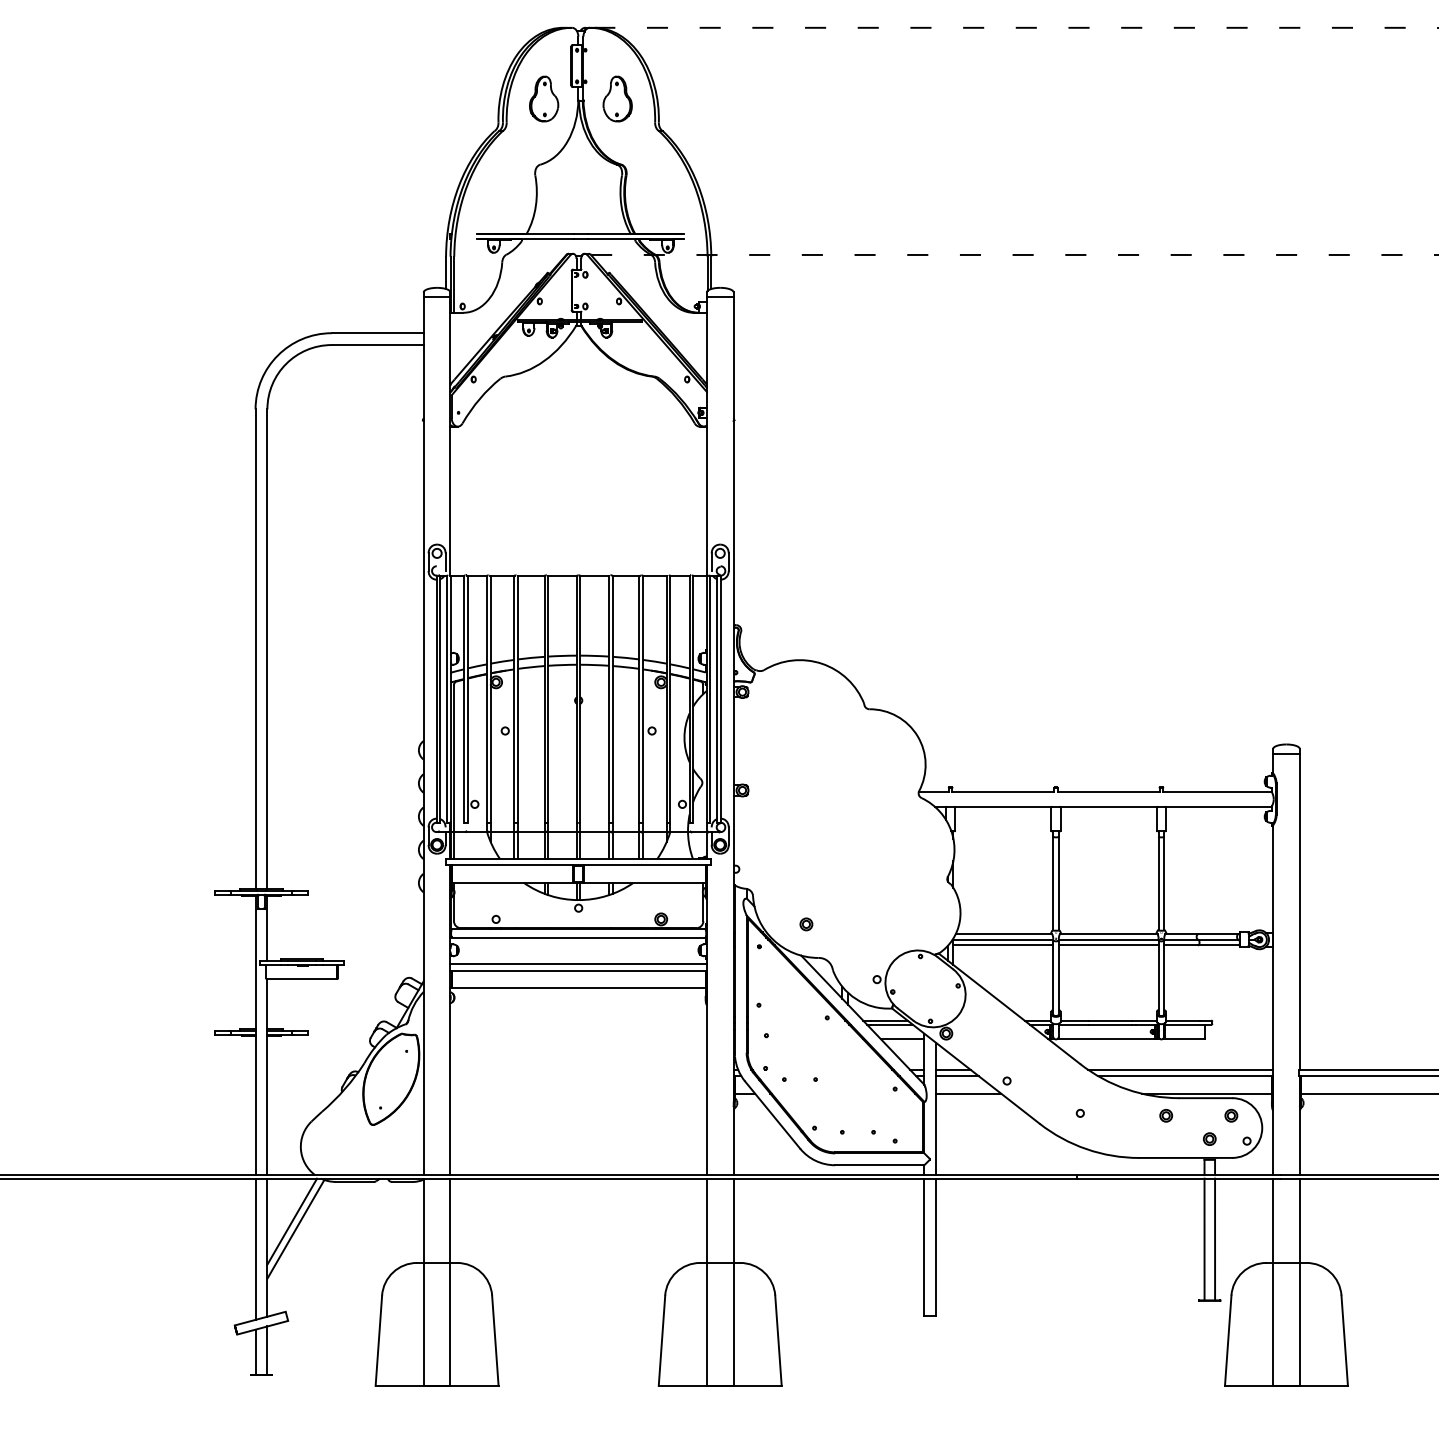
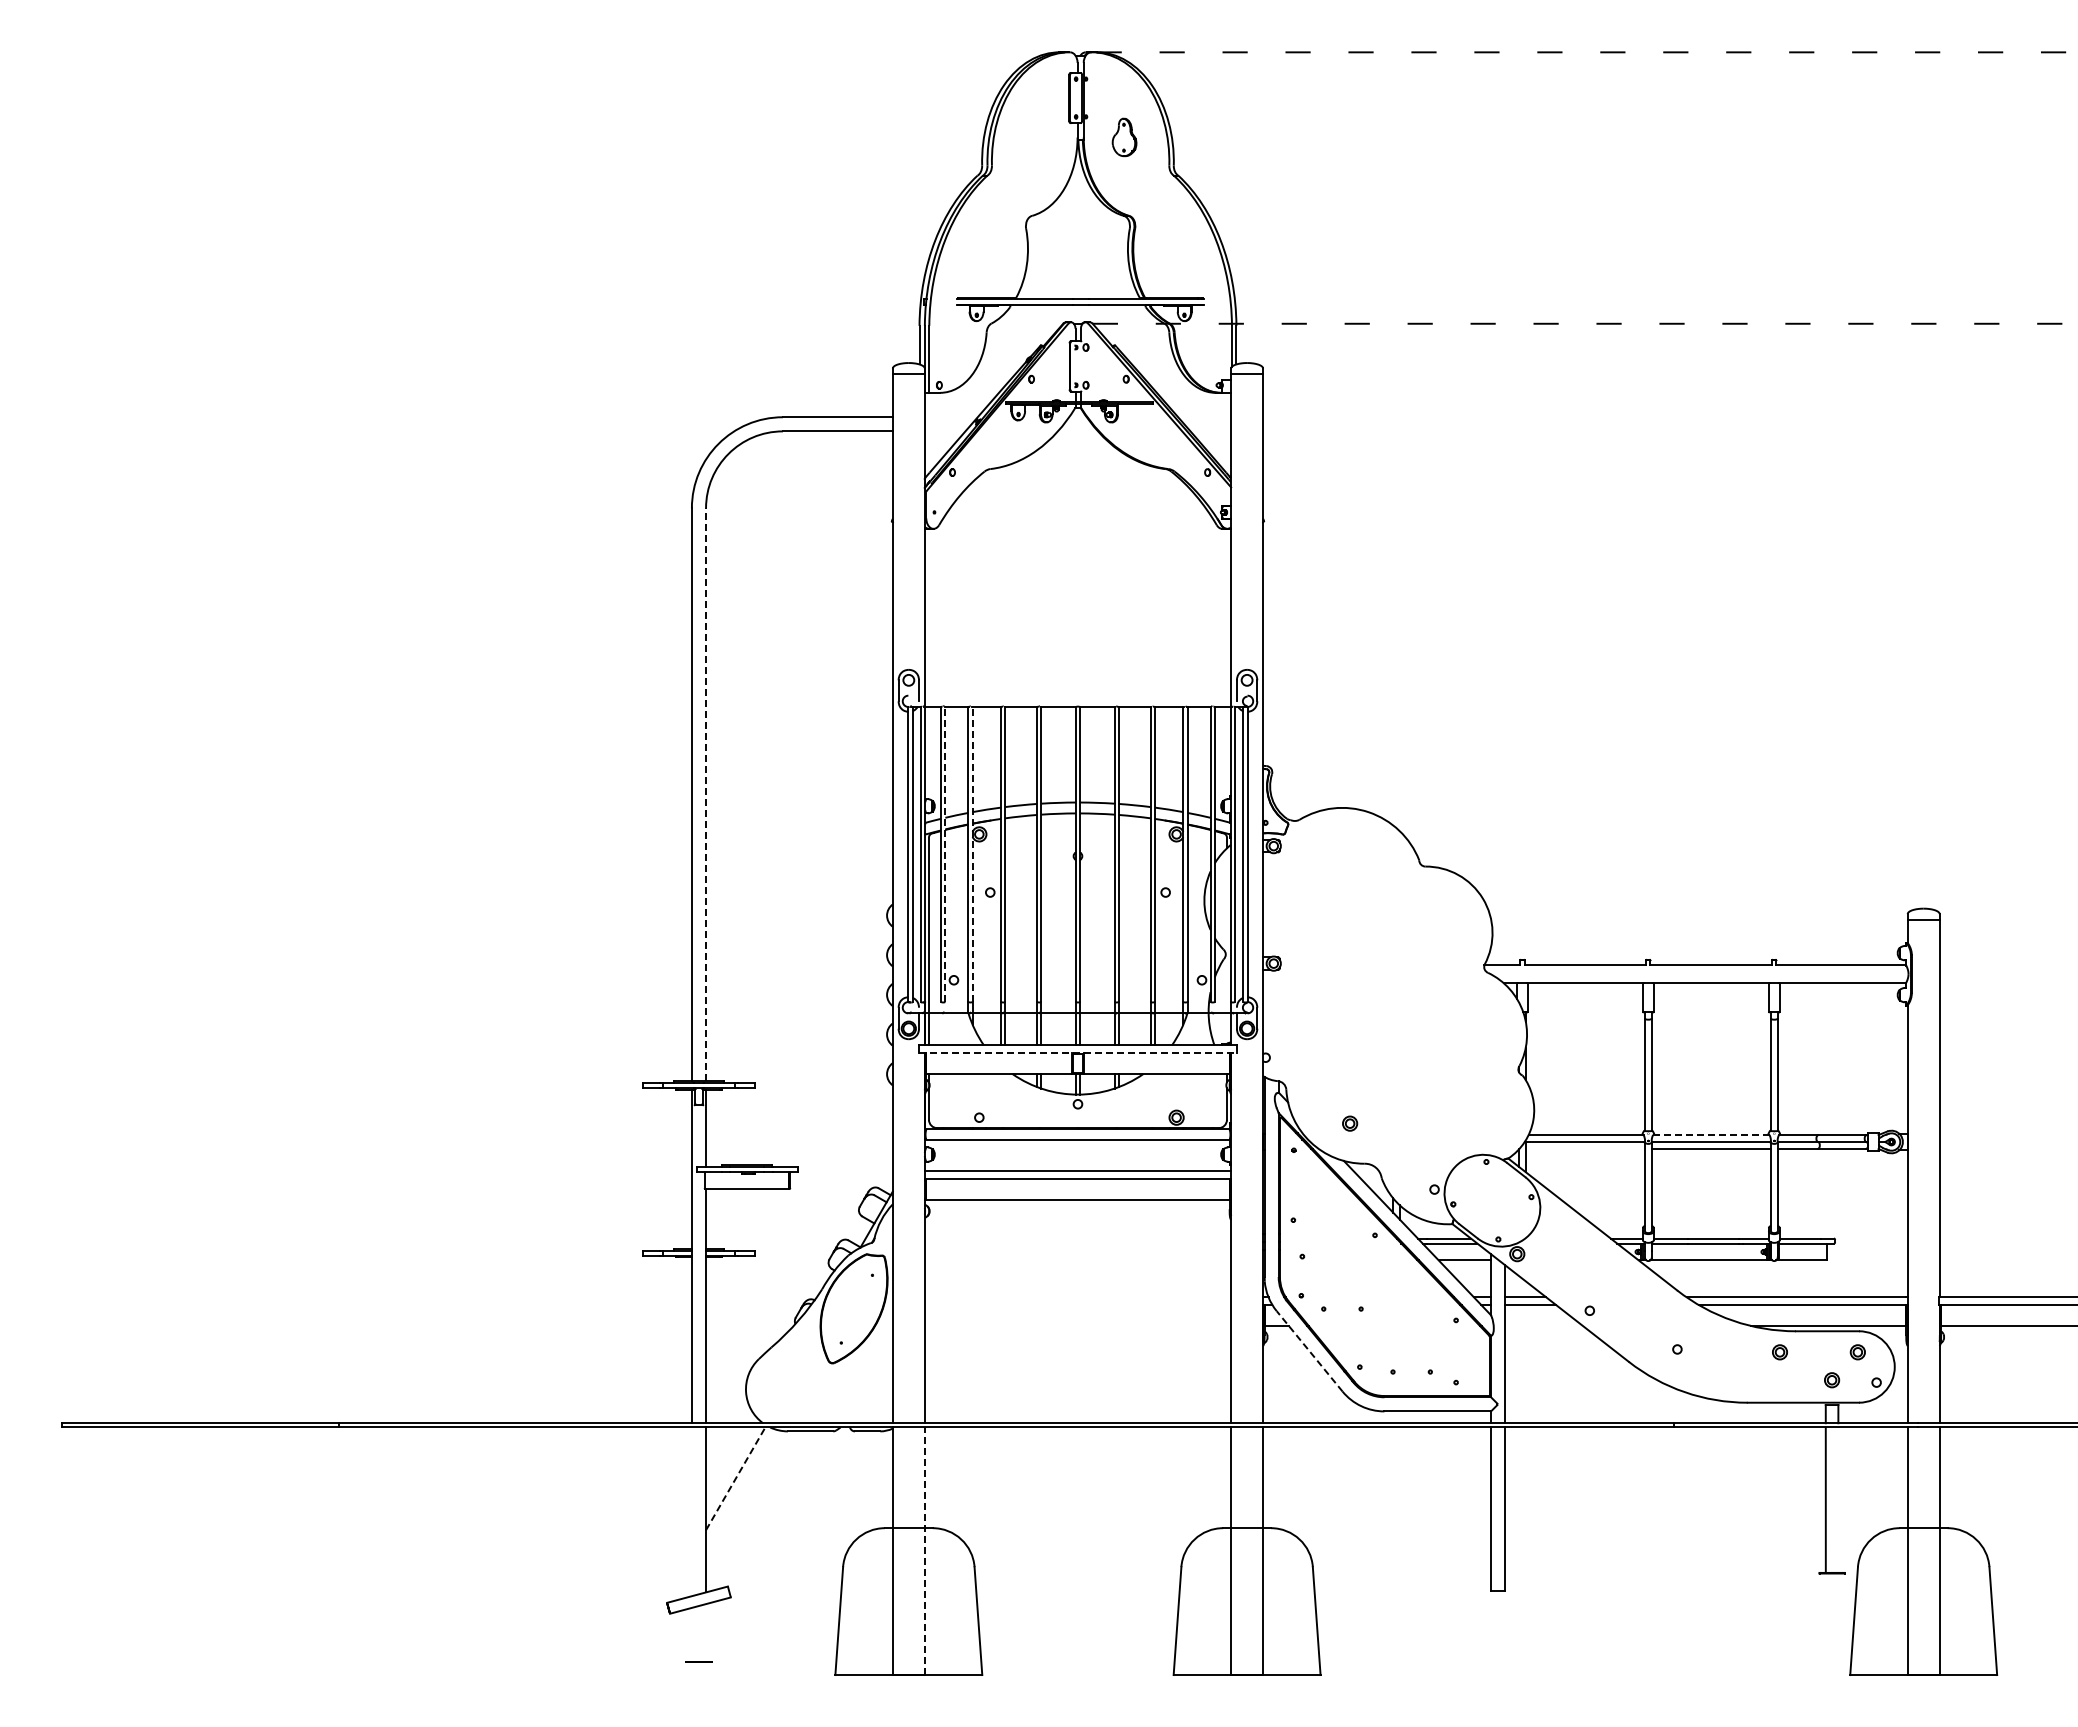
part: (543, 99) -> (1036, 137), removed
part: (617, 99) -> (1124, 137), size x0.7
line: (267, 648) -> (706, 794), solid -> dashed
line: (467, 699) -> (945, 854), solid -> dashed
line: (490, 699) -> (972, 854), solid -> dashed
line: (578, 865) -> (1077, 1053), solid -> dashed
line: (1108, 934) -> (1710, 1135), solid -> dashed
line: (1003, 945) -> (1585, 1148), removed
line: (968, 1093) -> (1543, 1325), removed
line: (772, 1115) -> (1309, 1351), solid -> dashed
line: (292, 1221) -> (735, 1478), solid -> dashed
line: (296, 1228) -> (740, 1487), removed
line: (1215, 1238) -> (1838, 1499), removed
line: (255, 1248) -> (691, 1511), removed
line: (450, 1282) -> (924, 1551), solid -> dashed
line: (267, 1350) -> (706, 1632), removed
line: (255, 1351) -> (691, 1634), removed

